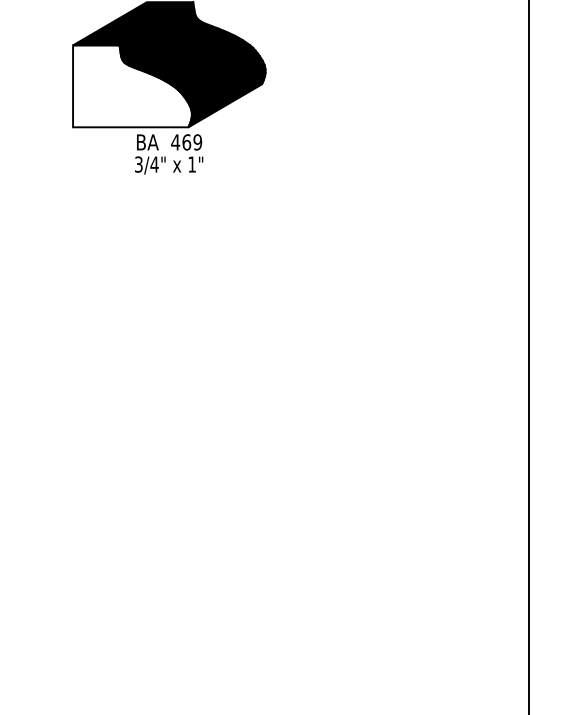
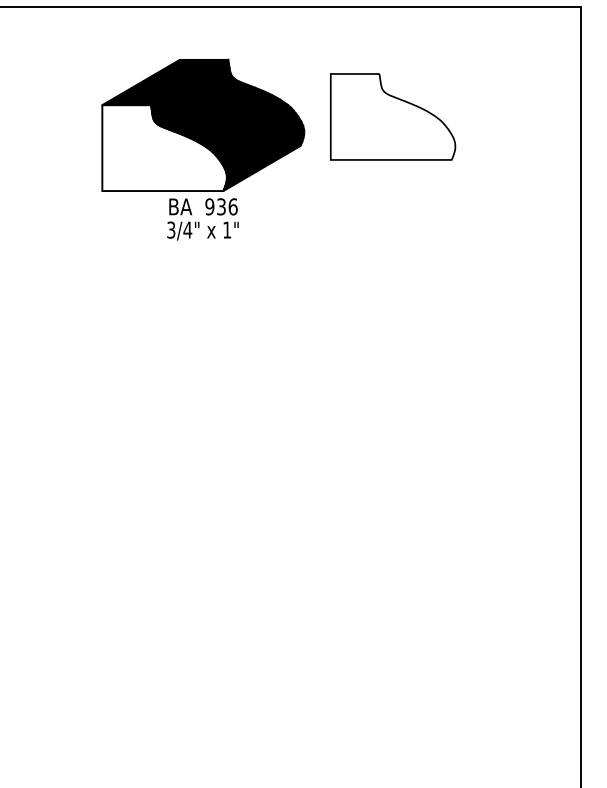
curve: (354, 39) -> (397, 99), added
text: (186, 142) -> (221, 206), 469 -> 936

